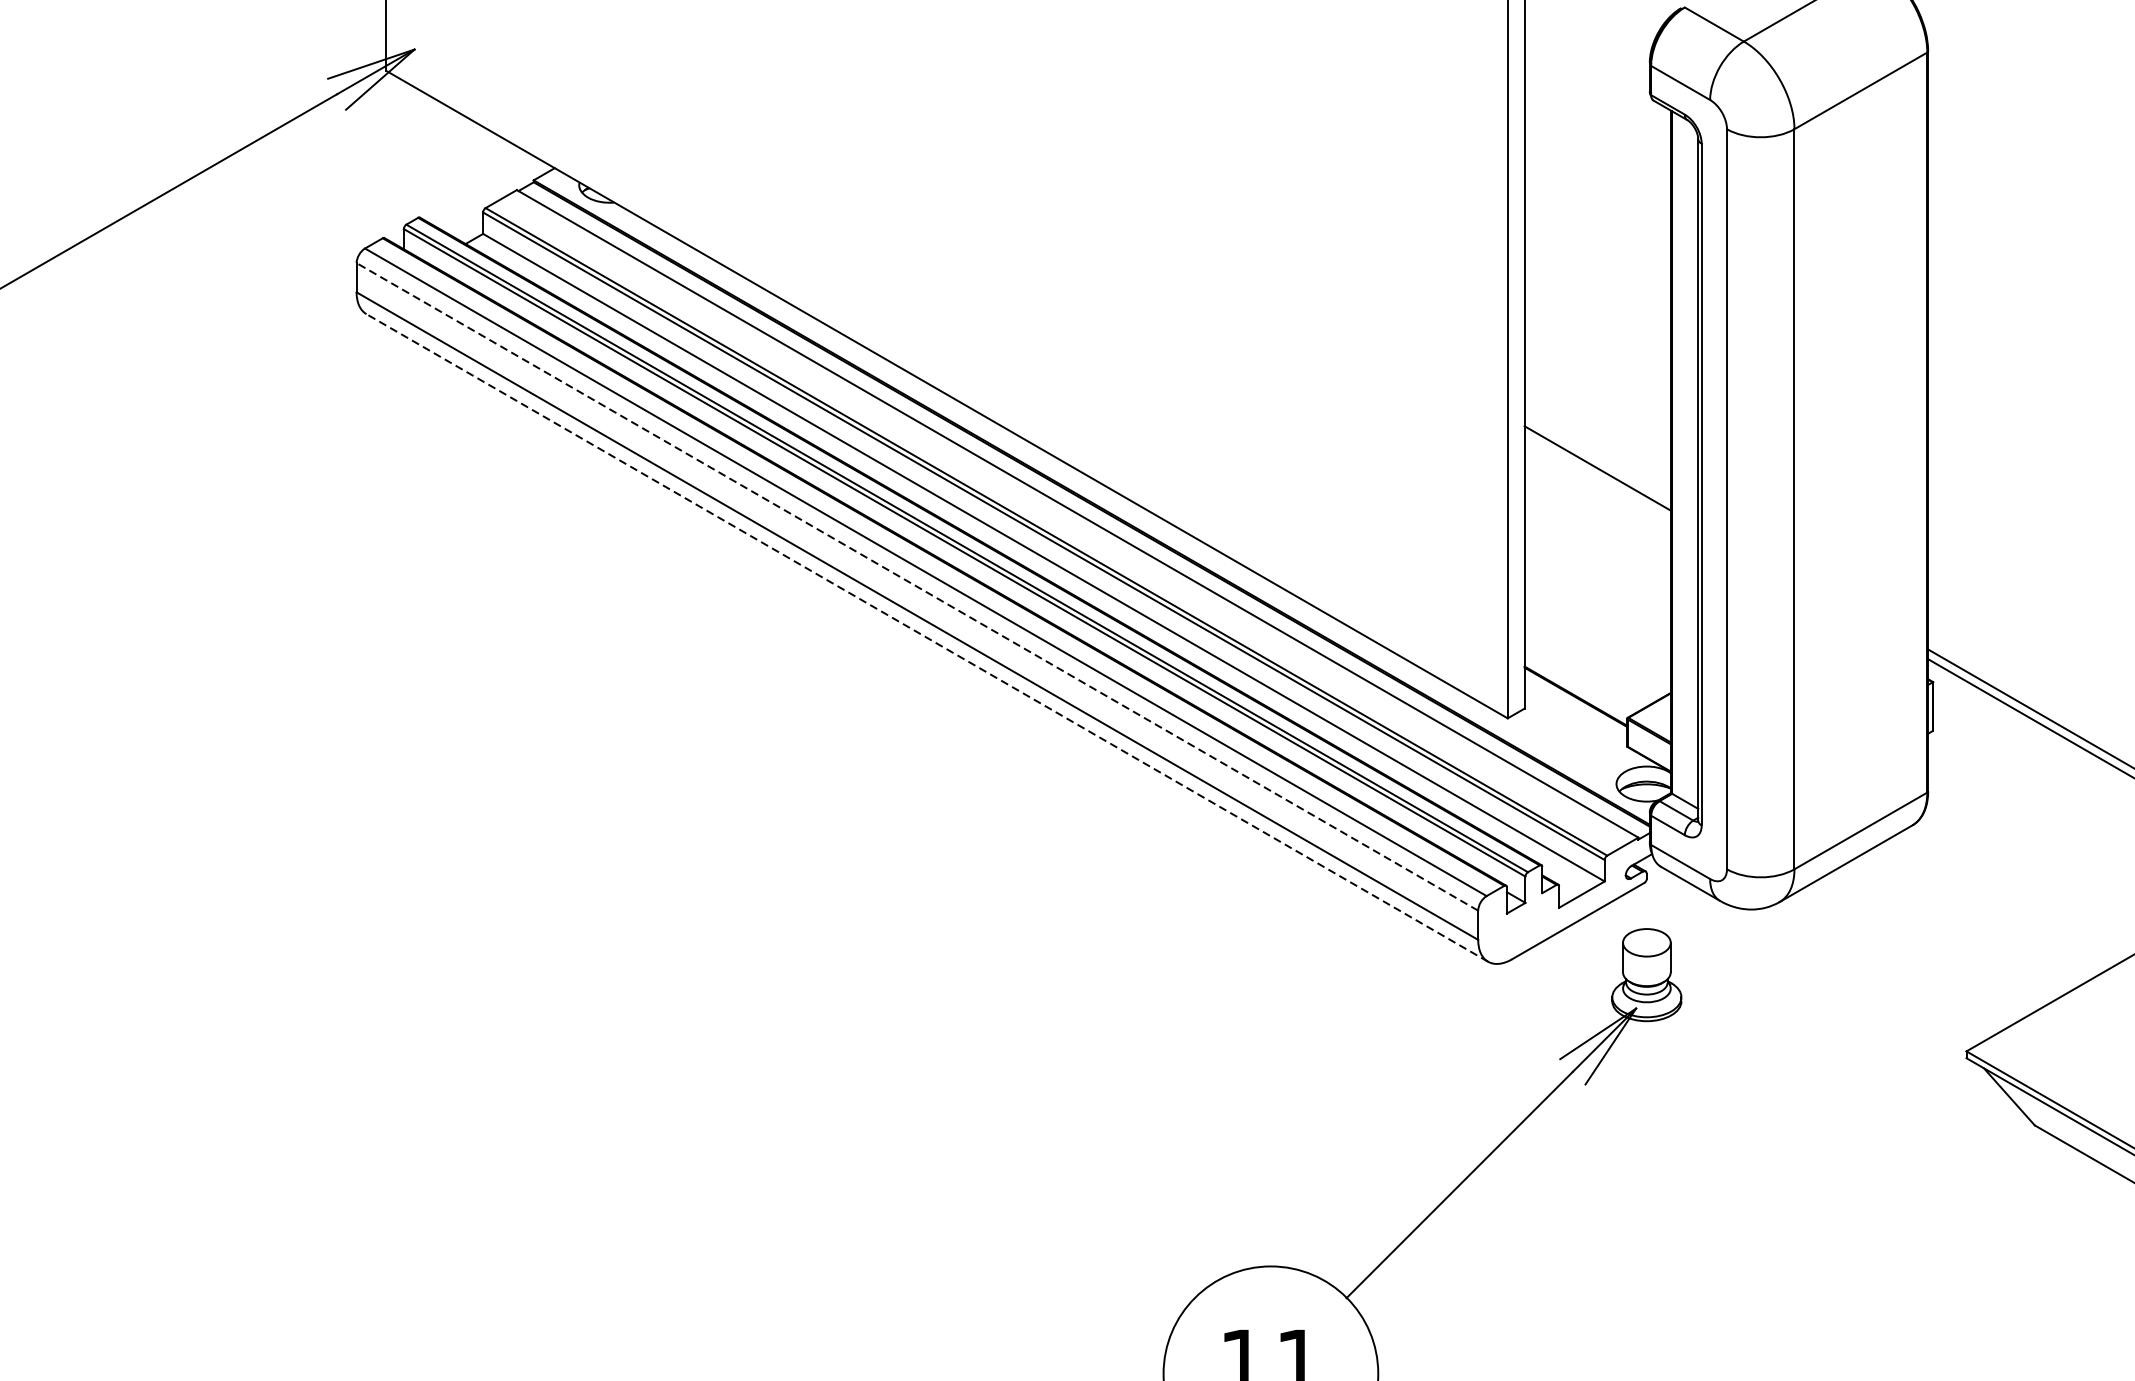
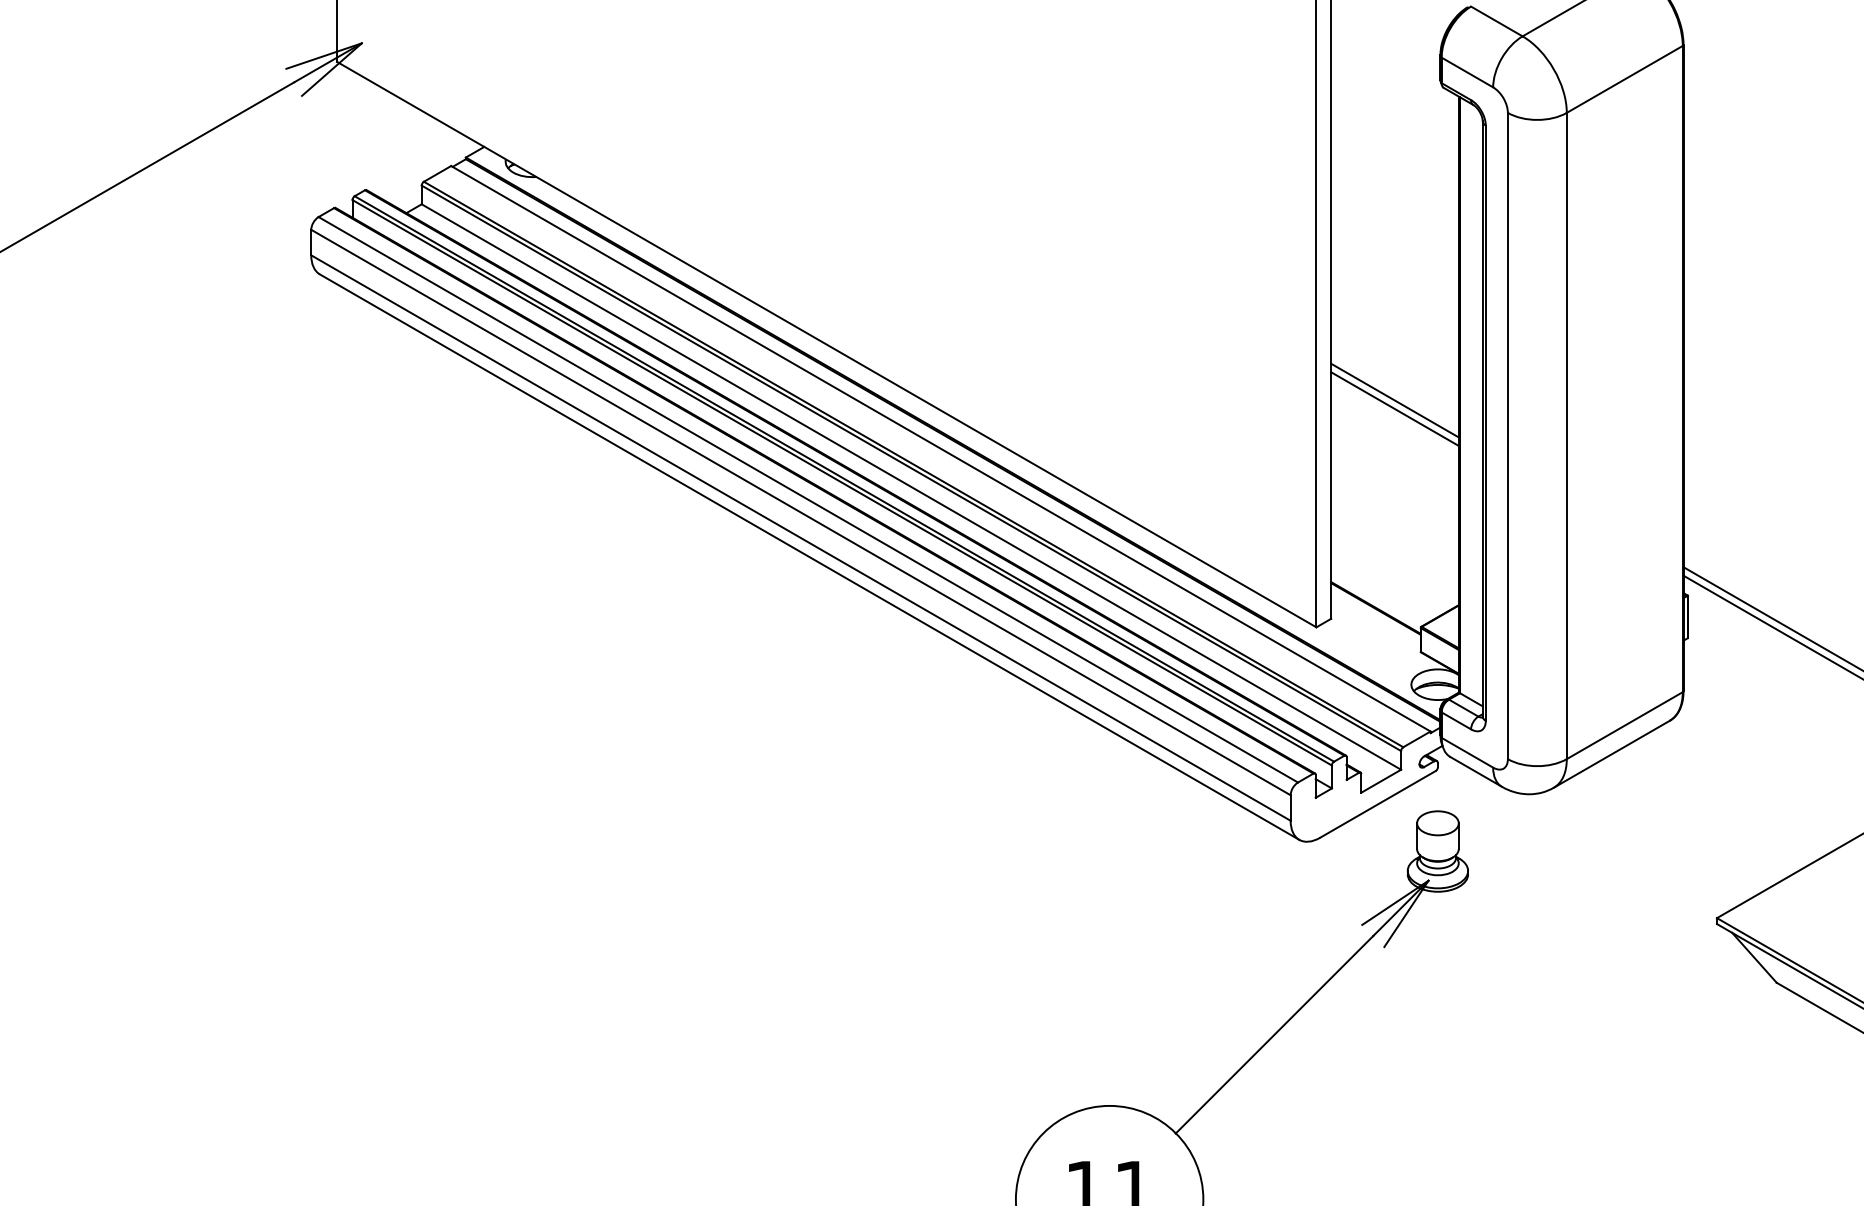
line: (1597, 458) -> (1394, 400), added
line: (916, 586) -> (800, 512), dashed -> solid
line: (927, 637) -> (809, 556), dashed -> solid

